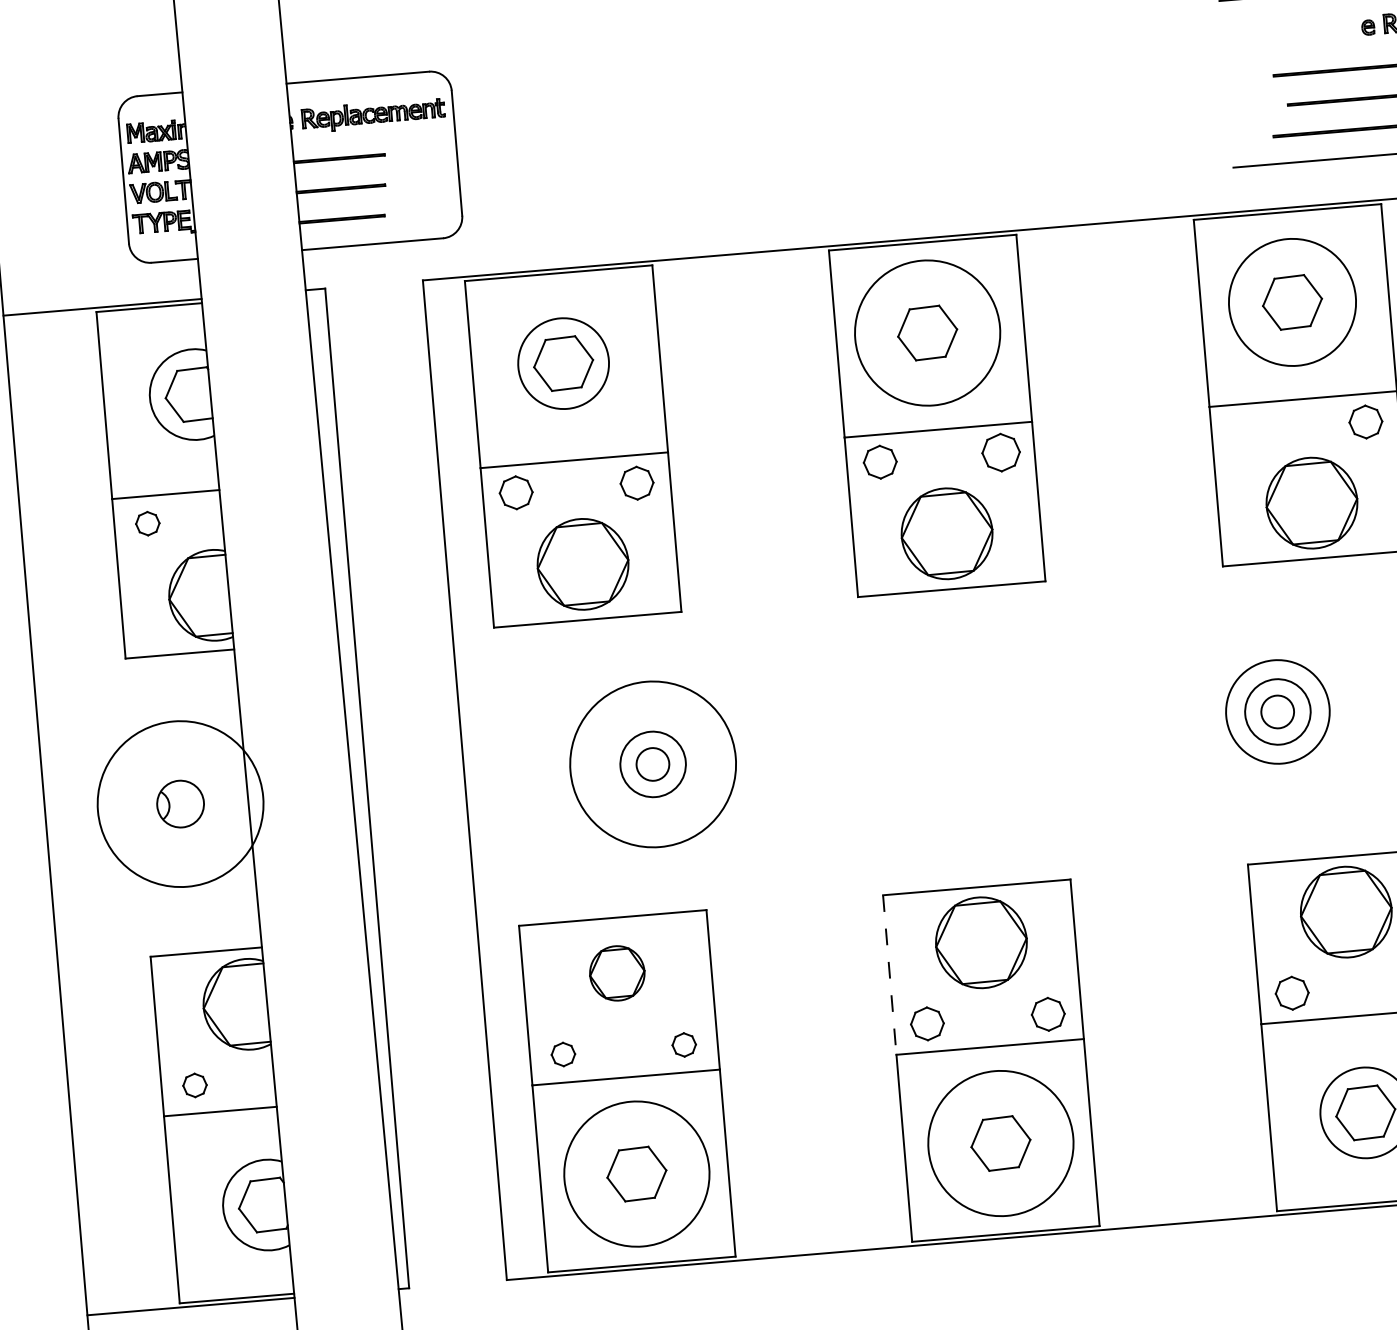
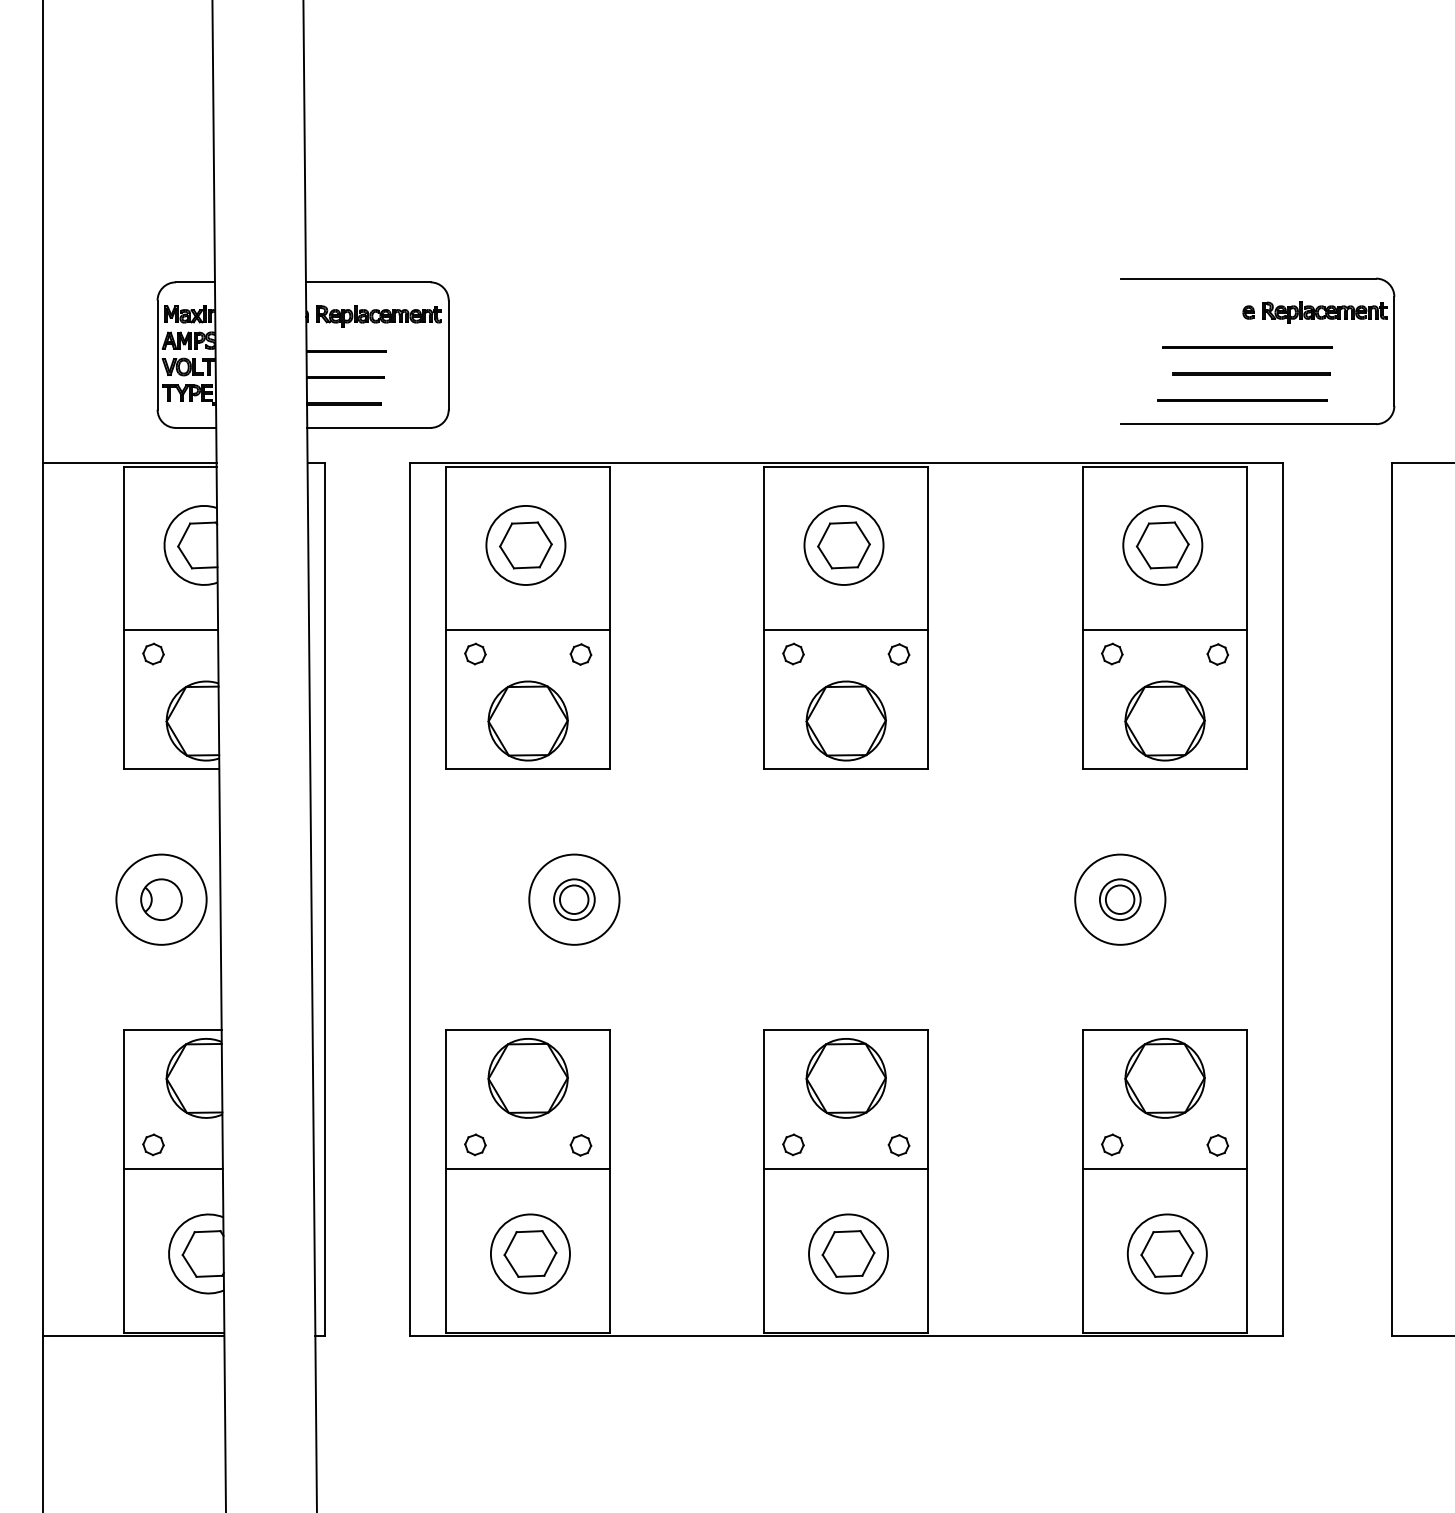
circle: (1292, 301) -> (1162, 544), size x0.71
circle: (926, 332) -> (843, 544), size x0.62
part: (1365, 421) -> (1217, 654), size x0.71
part: (1245, 430) -> (1112, 653), added
part: (1000, 452) -> (898, 654), size x0.62
part: (880, 461) -> (793, 653), size x0.71
part: (636, 483) -> (580, 654), size x0.71
part: (516, 492) -> (475, 653), size x0.71
circle: (1276, 711) -> (1119, 899), size x0.71
circle: (653, 764) -> (574, 899), size x0.62
circle: (653, 764) -> (574, 899), size x0.71
circle: (180, 803) -> (161, 899), size x0.62
part: (616, 973) -> (527, 1078), size x1.67
line: (889, 974) -> (764, 1099), dashed -> solid
part: (1292, 992) -> (1112, 1144), size x0.71
part: (1047, 1014) -> (898, 1145), size x0.71
part: (927, 1023) -> (793, 1144), size x0.71
circle: (1000, 1142) -> (848, 1253), size x0.62
circle: (635, 1173) -> (529, 1253), size x0.62

